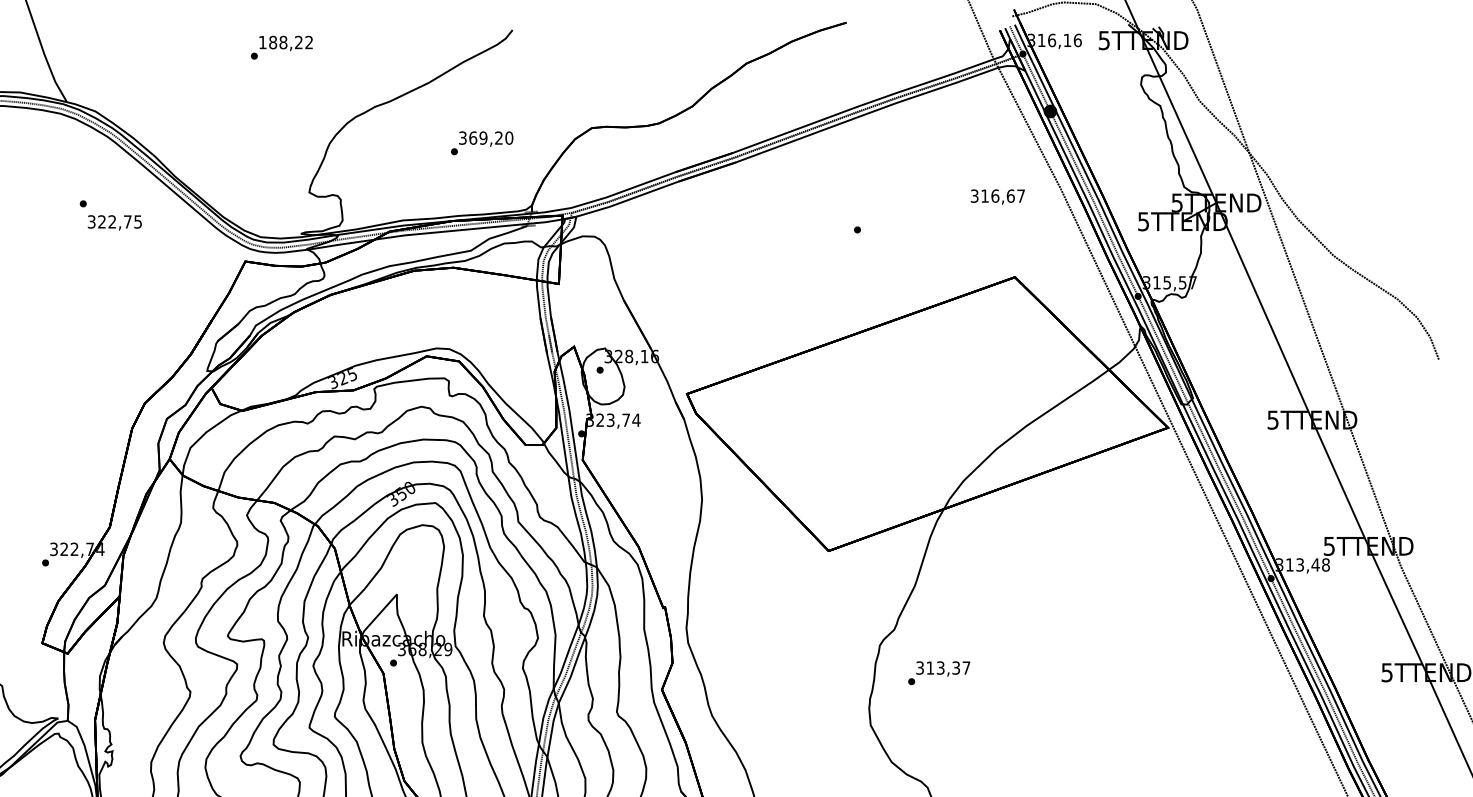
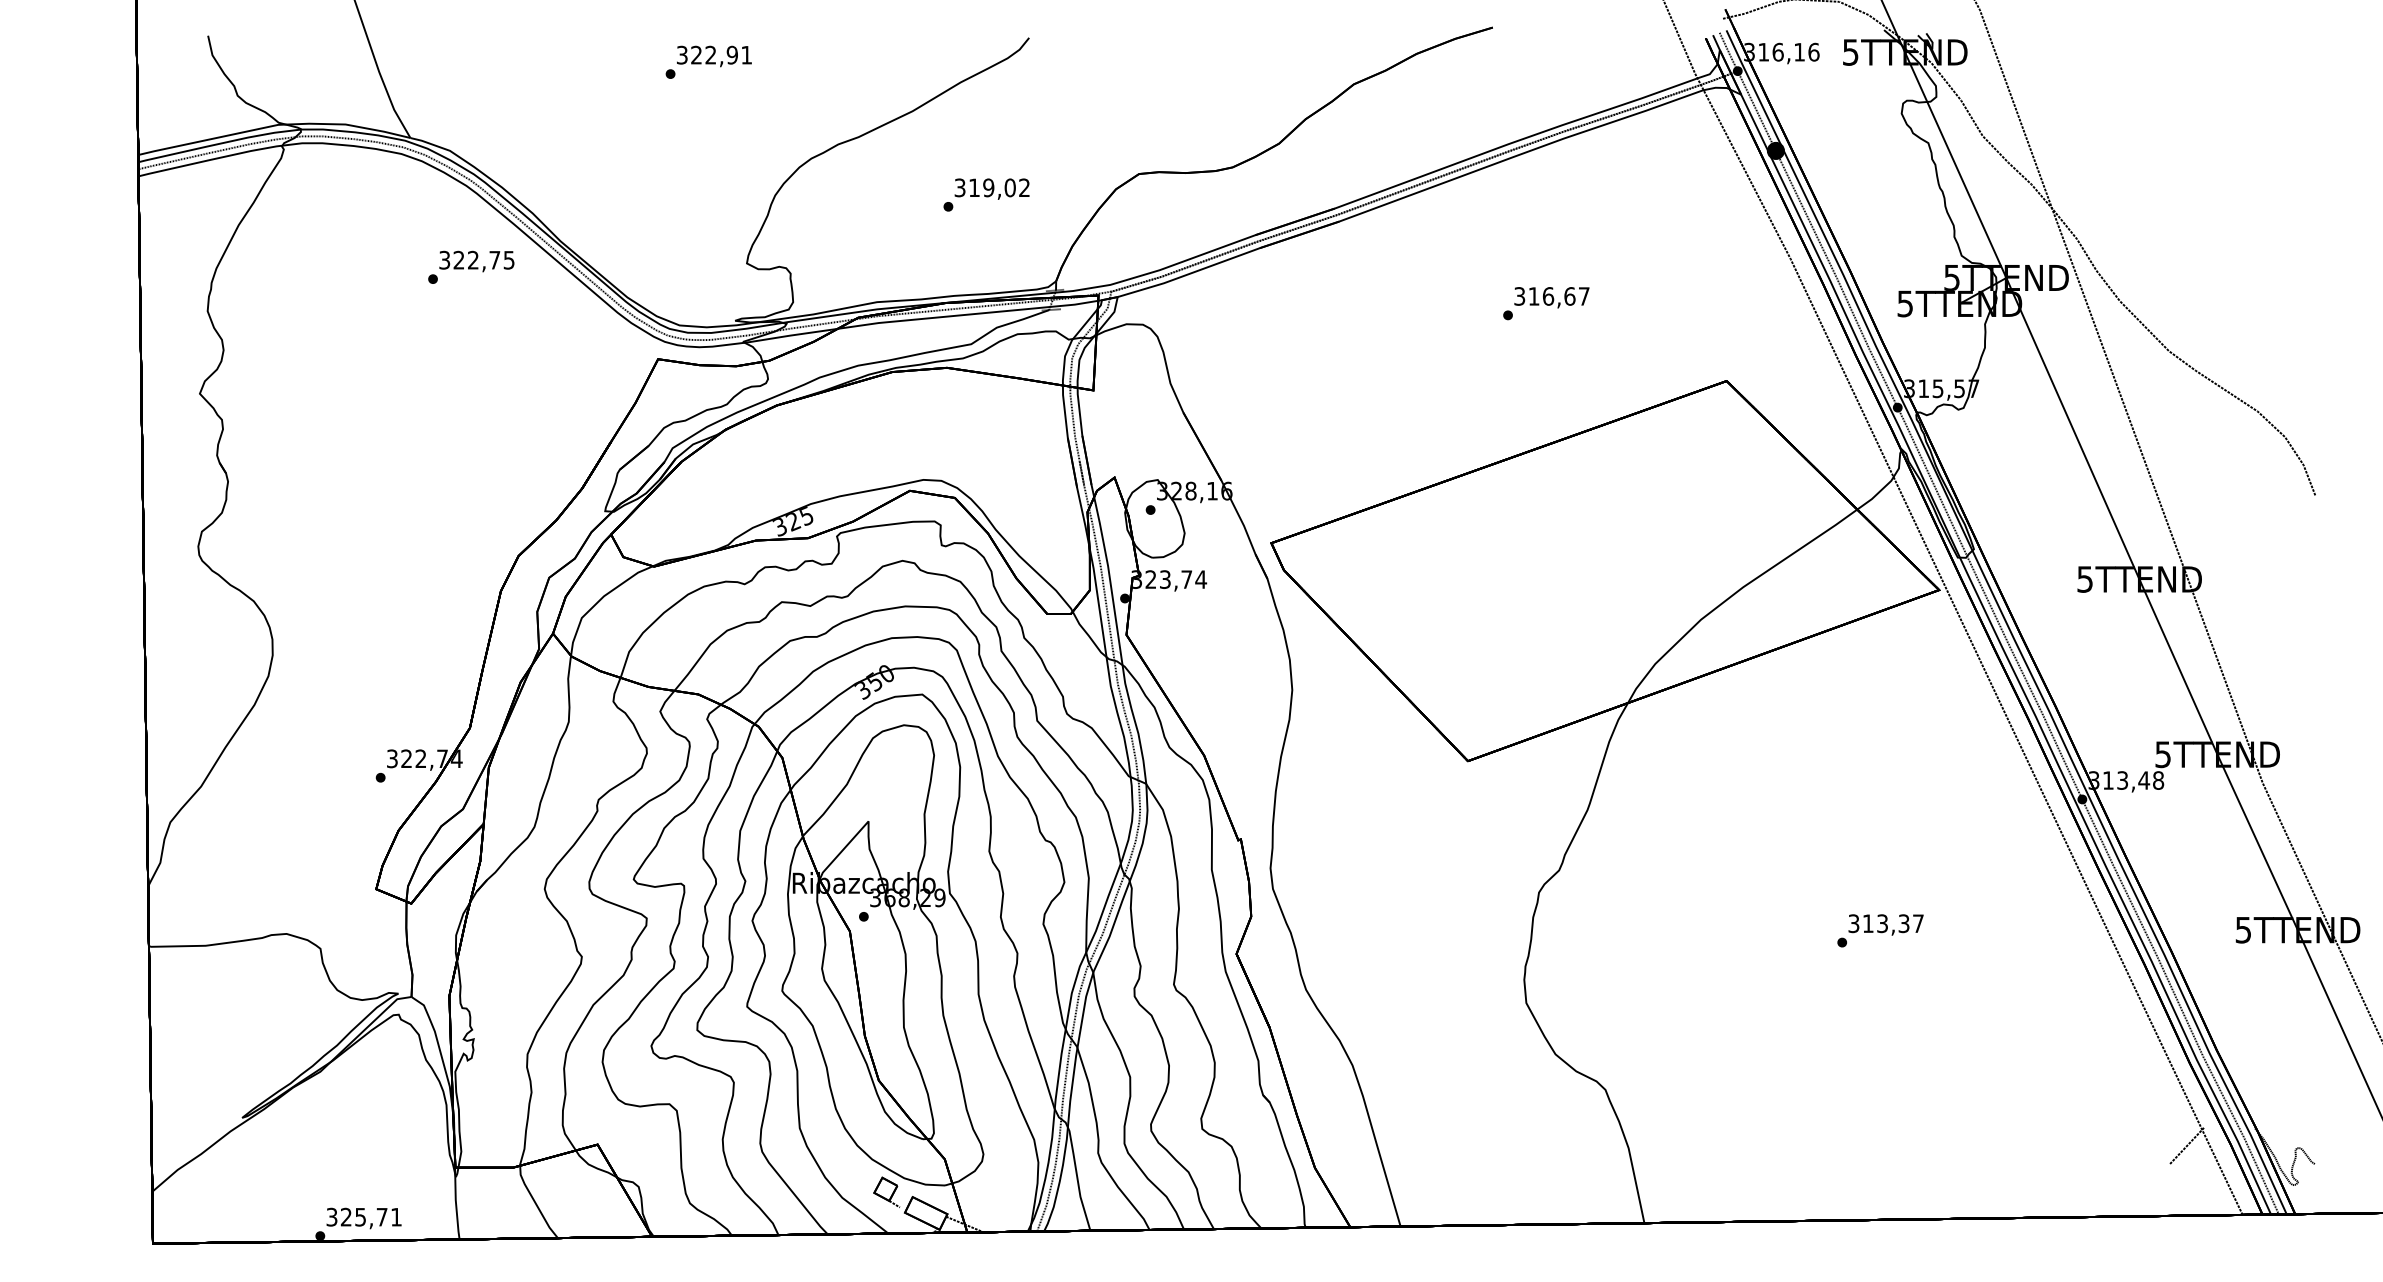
text: (285, 42) -> (713, 54), 188,22 -> 322,91
text: (491, 137) -> (999, 187), 369,20 -> 319,02
text: (997, 196) -> (1551, 297), moved
text: (114, 222) -> (476, 261), moved
text: (939, 672) -> (1880, 930), moved

